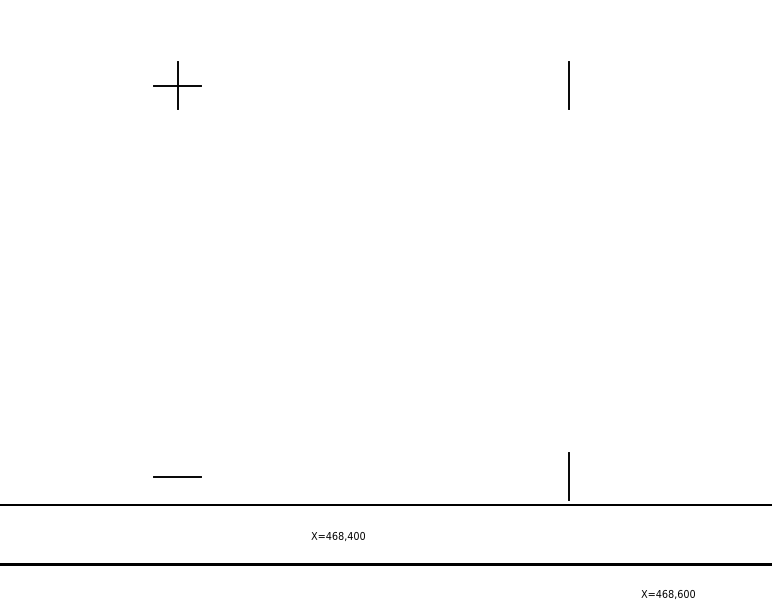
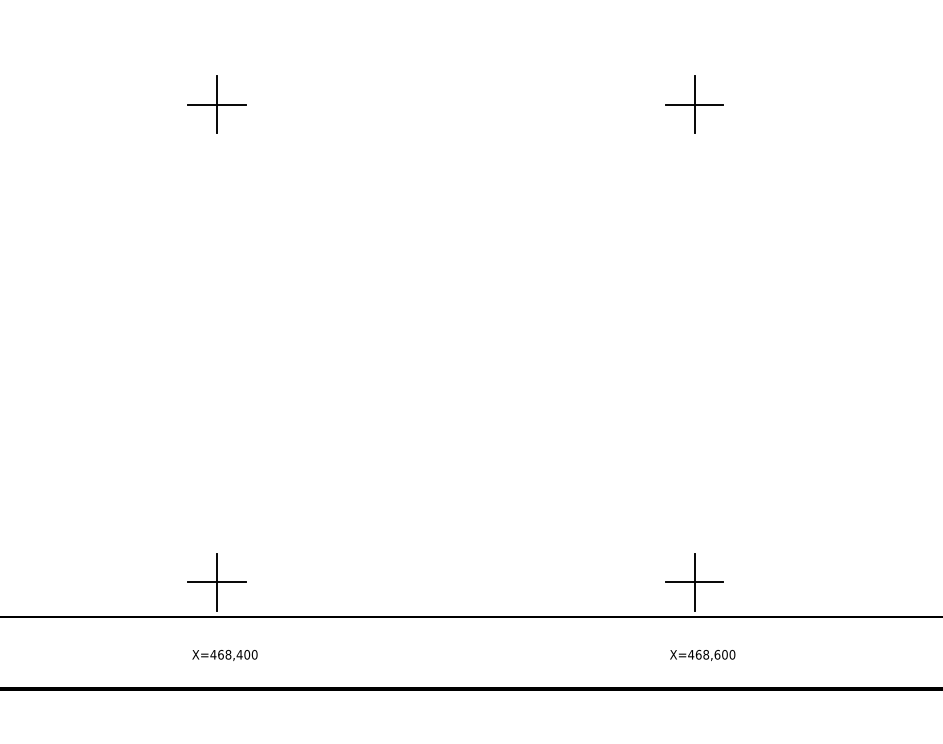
line: (568, 85) -> (694, 104), added
line: (177, 476) -> (216, 582), added
line: (568, 476) -> (694, 582), added
text: (337, 536) -> (224, 655), moved
text: (667, 594) -> (701, 655), moved

